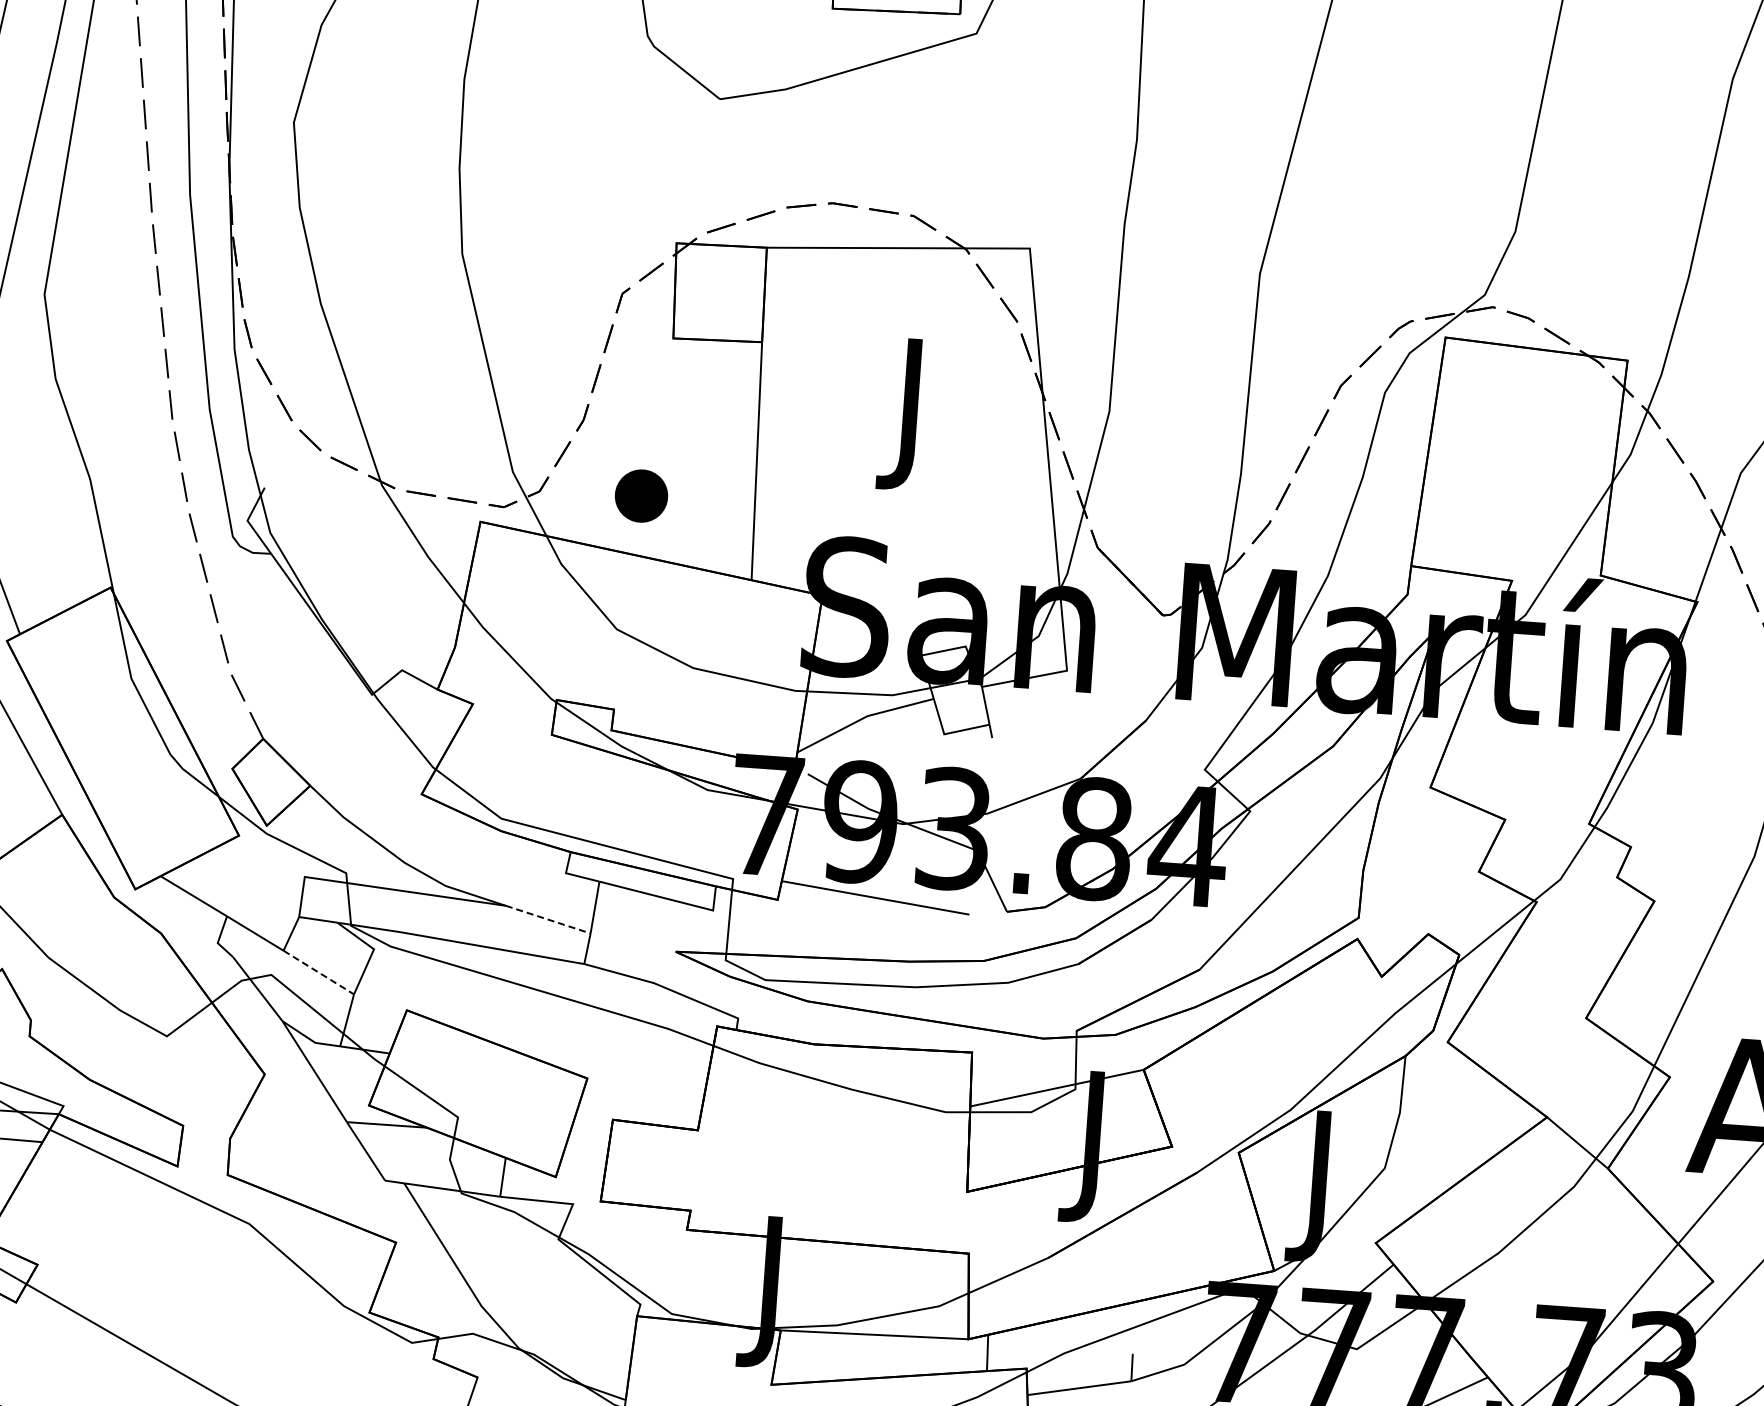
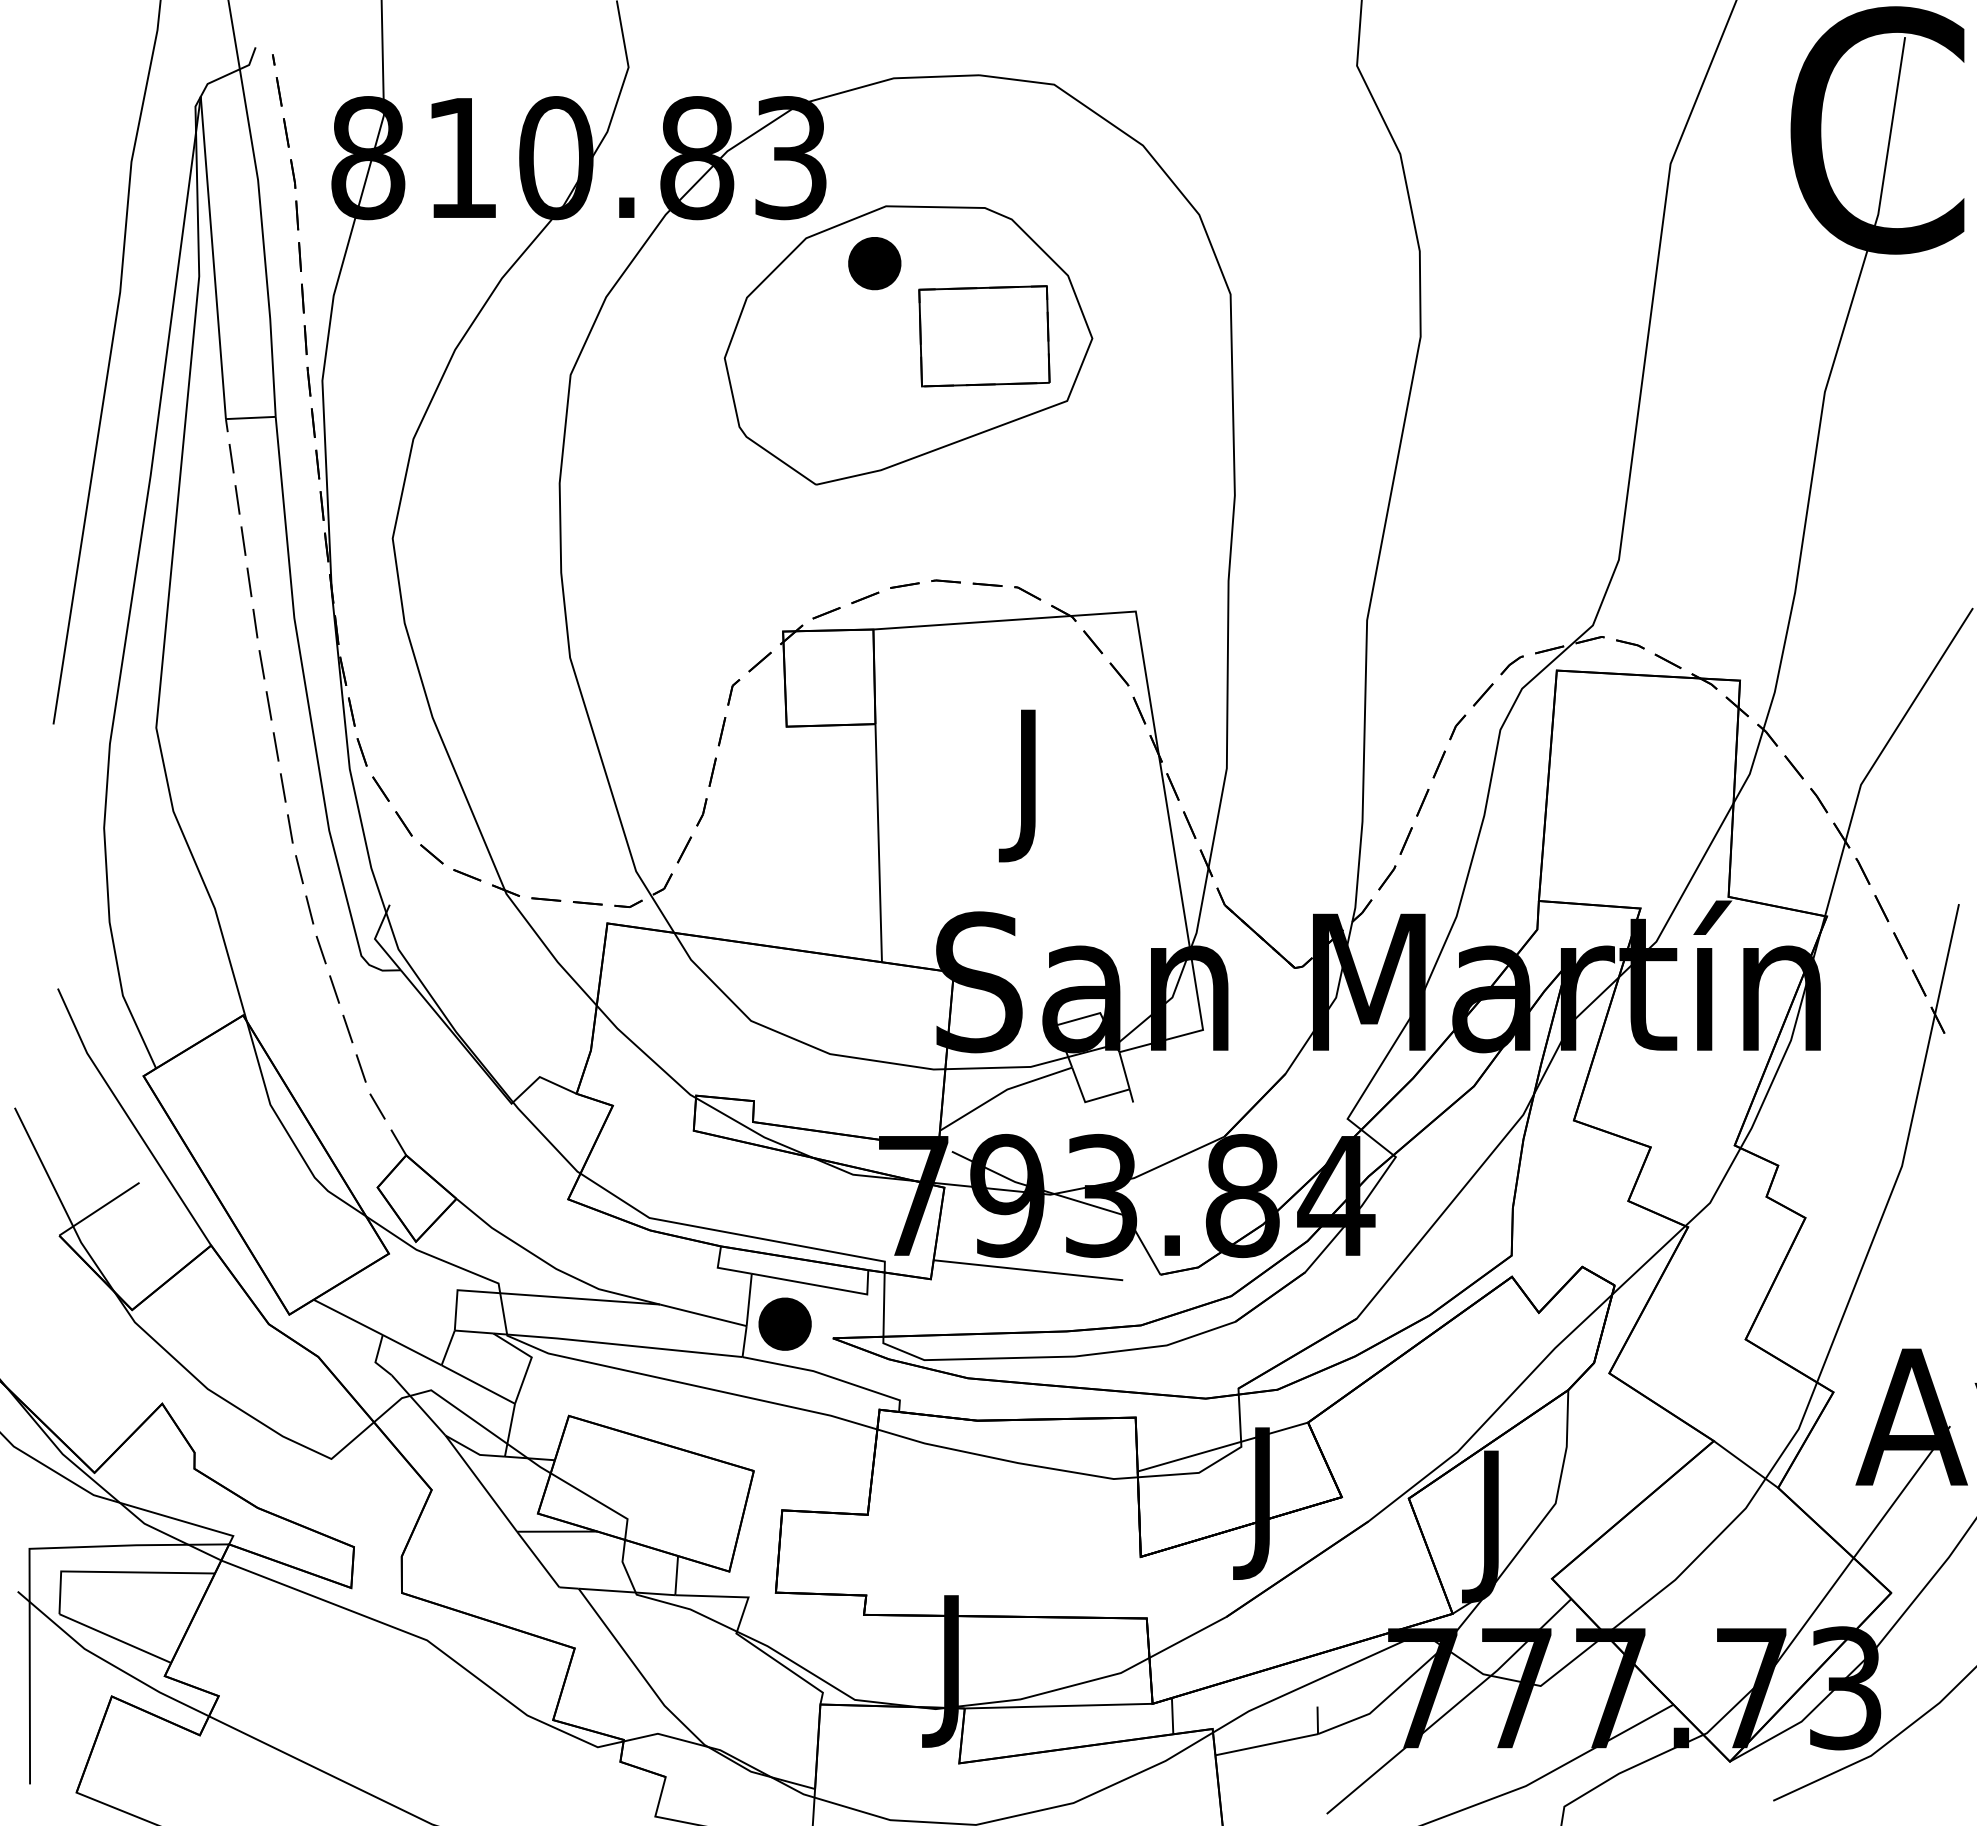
part: (640, 495) -> (784, 1323), moved
line: (548, 919) -> (703, 1315), dashed -> solid
line: (318, 972) -> (478, 1384), dashed -> solid

